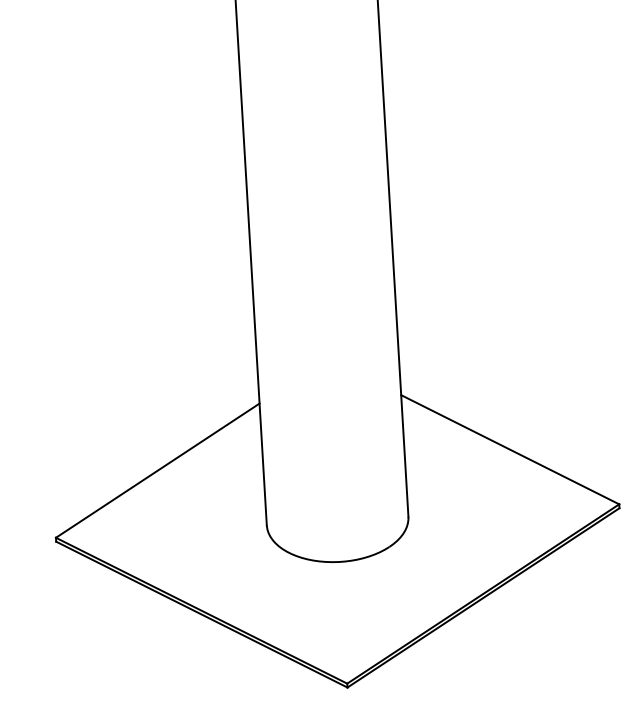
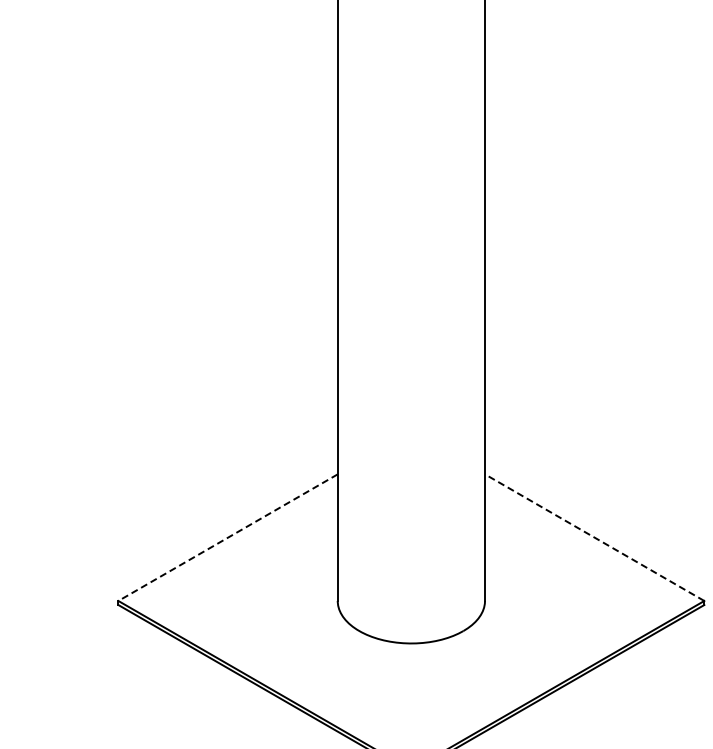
line: (510, 449) -> (594, 537), solid -> dashed
line: (158, 470) -> (228, 537), solid -> dashed

